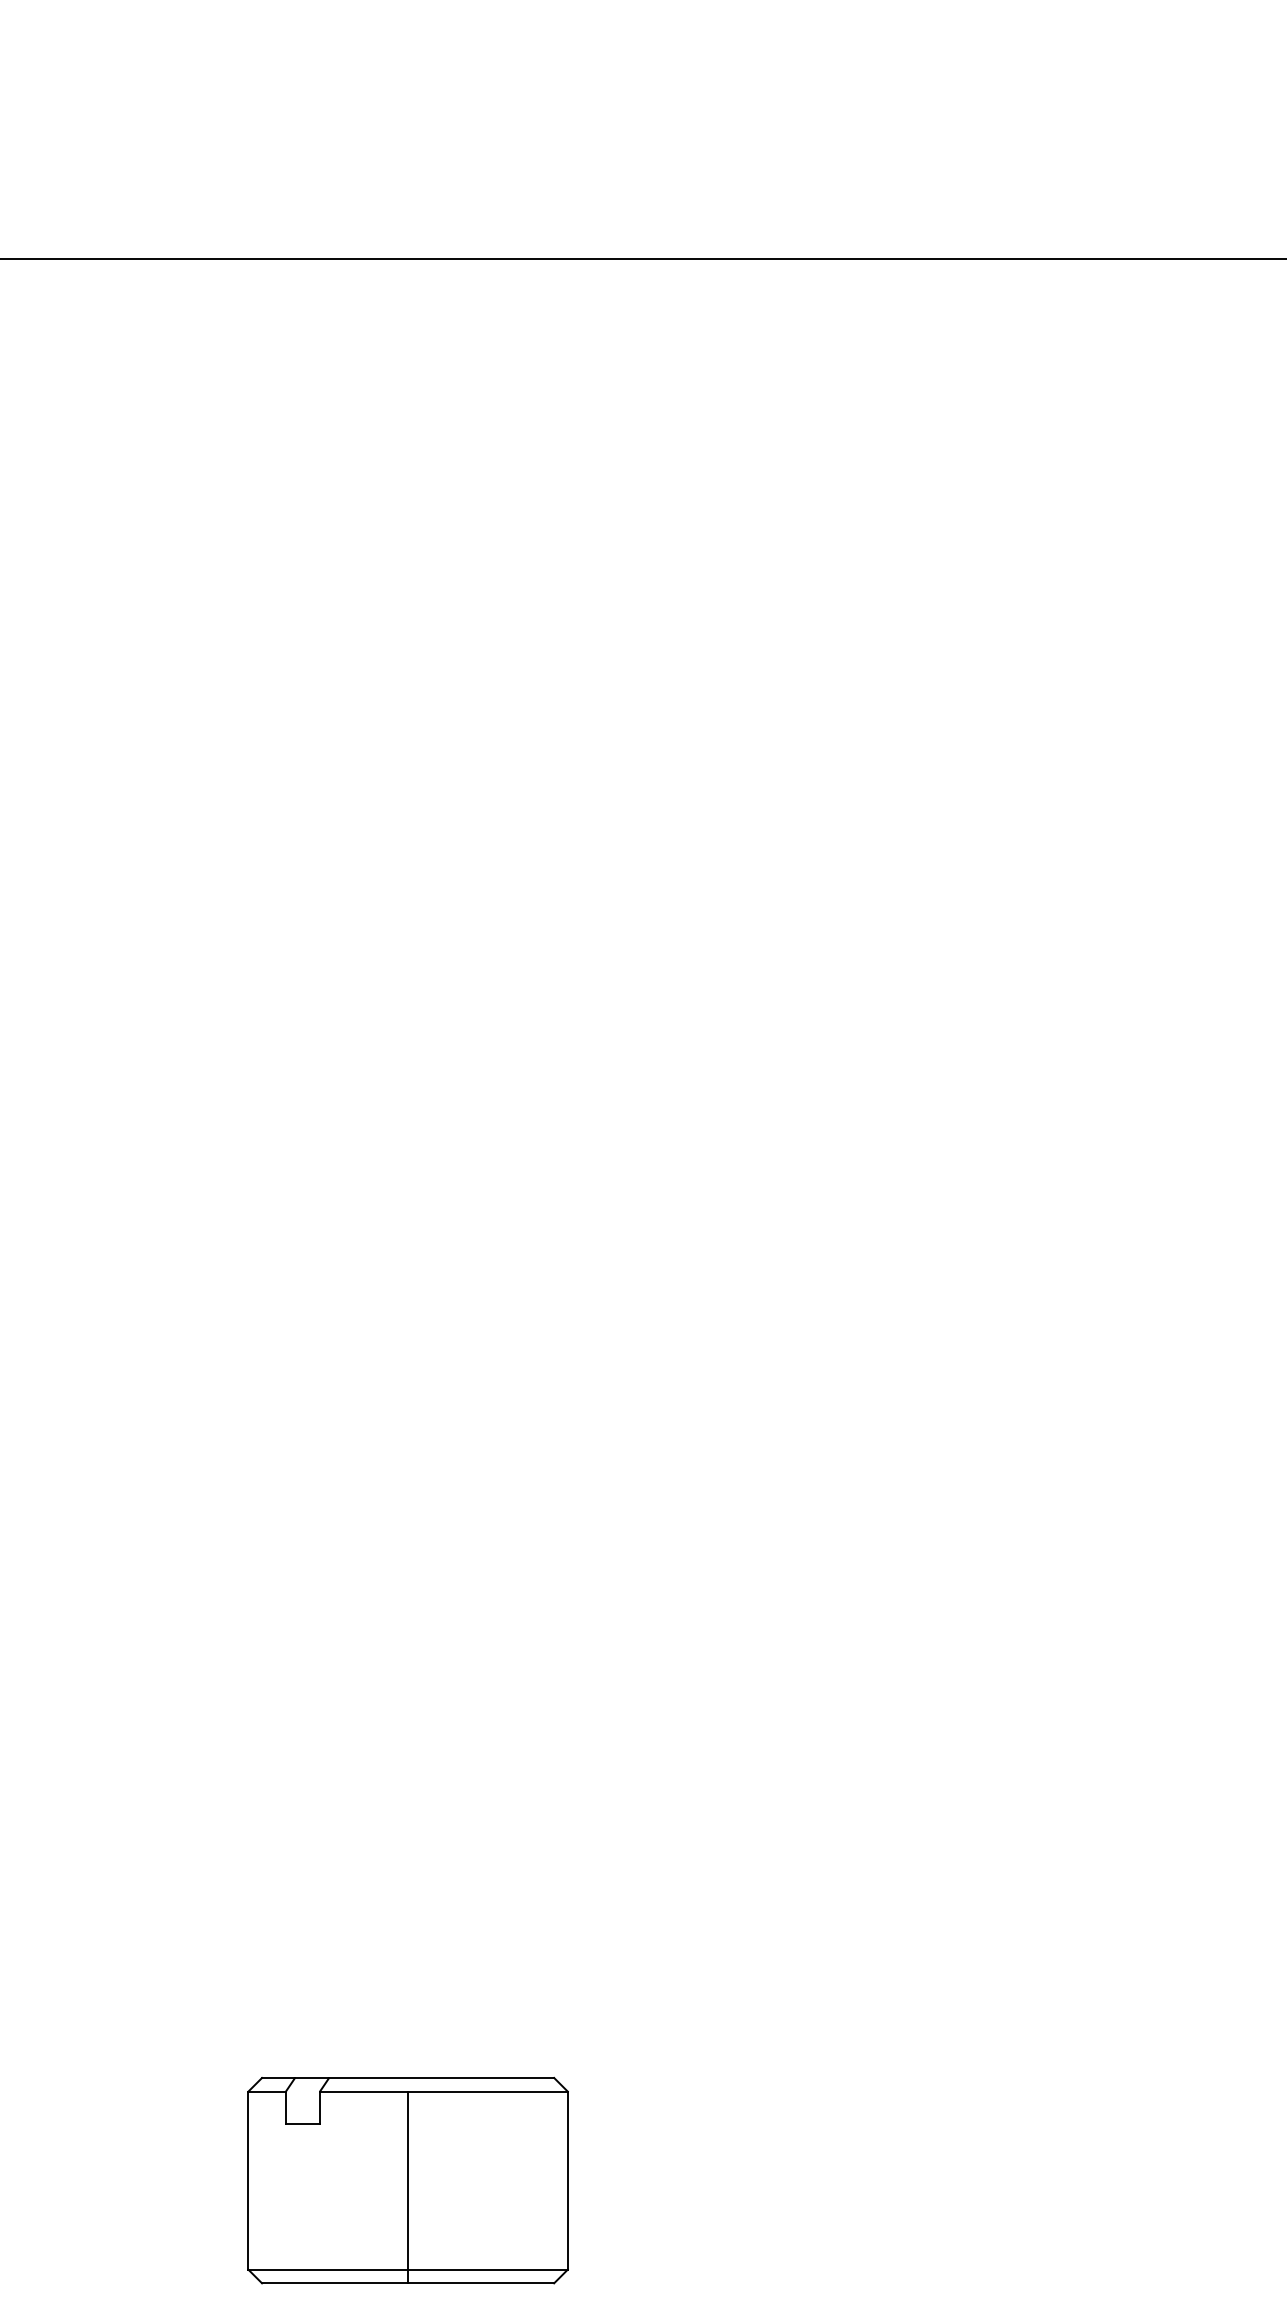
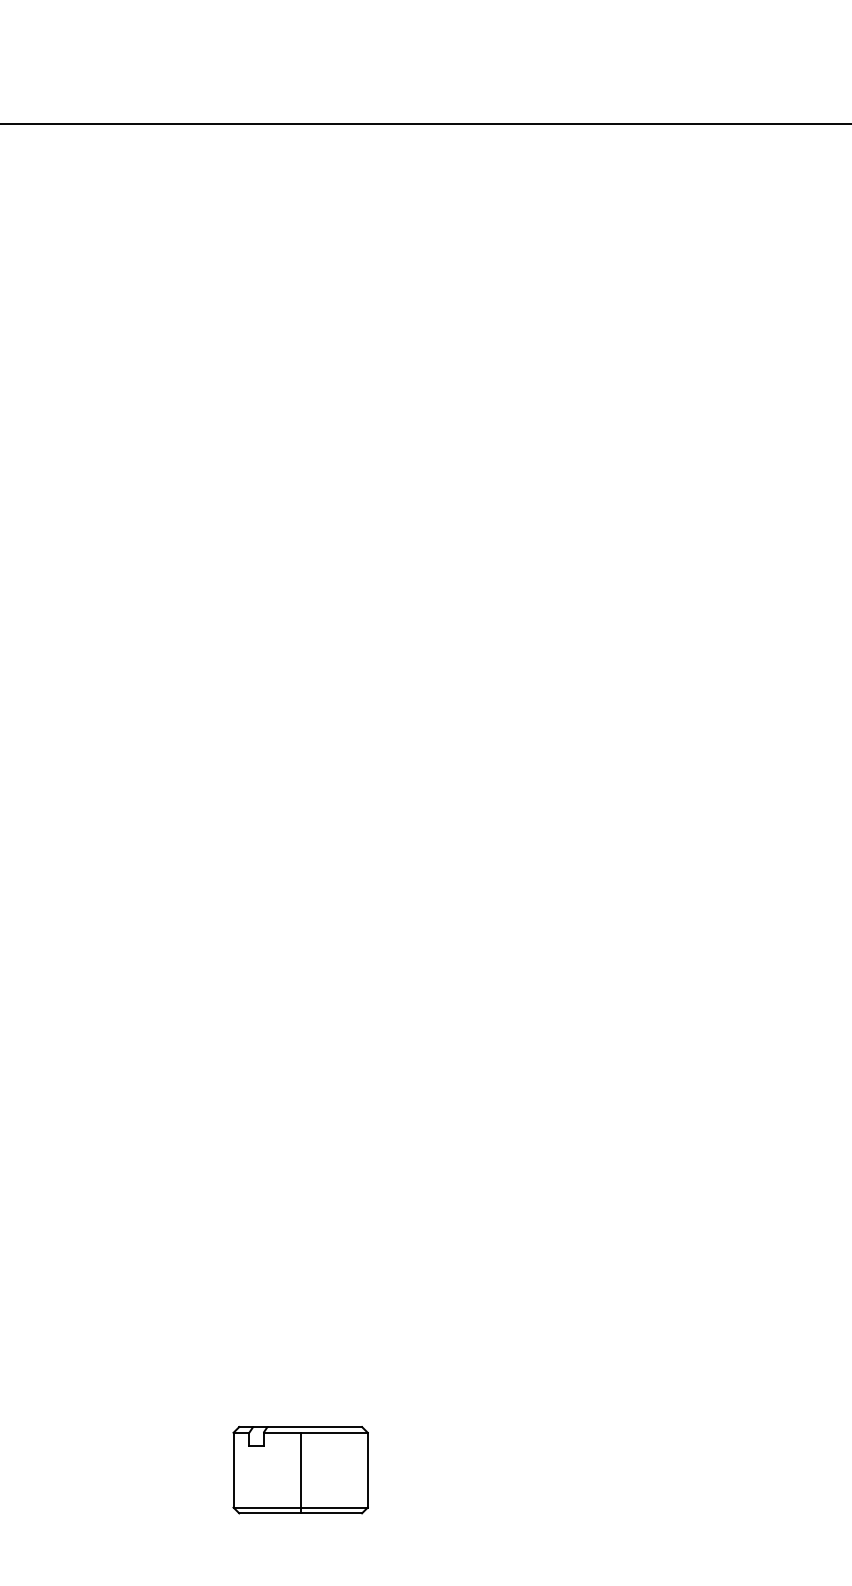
part: (407, 2180) -> (300, 1470), size x0.6

